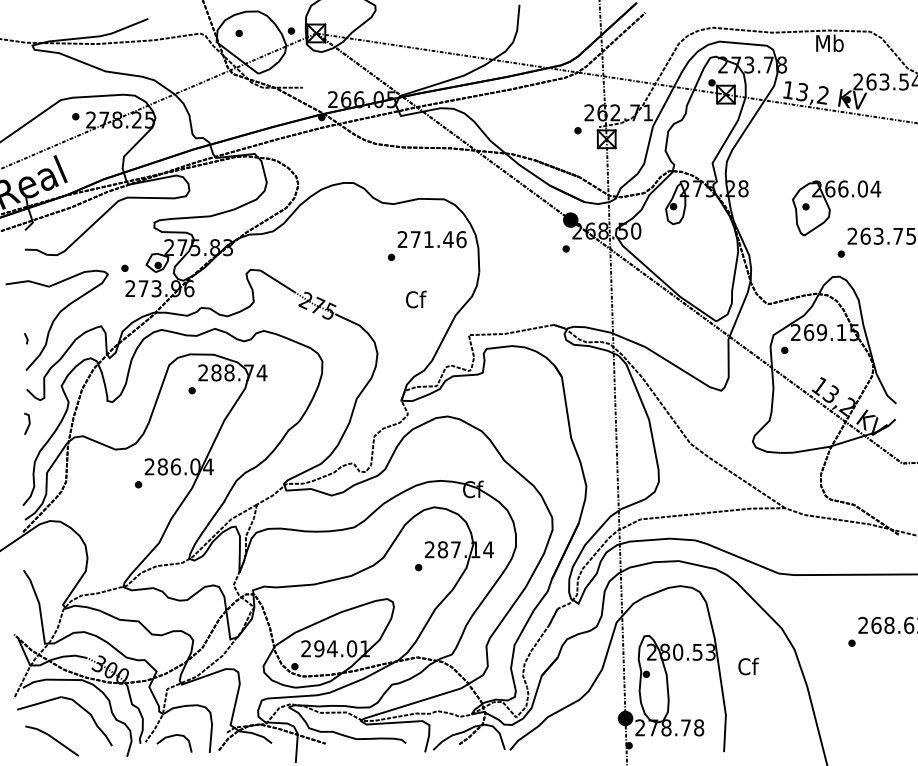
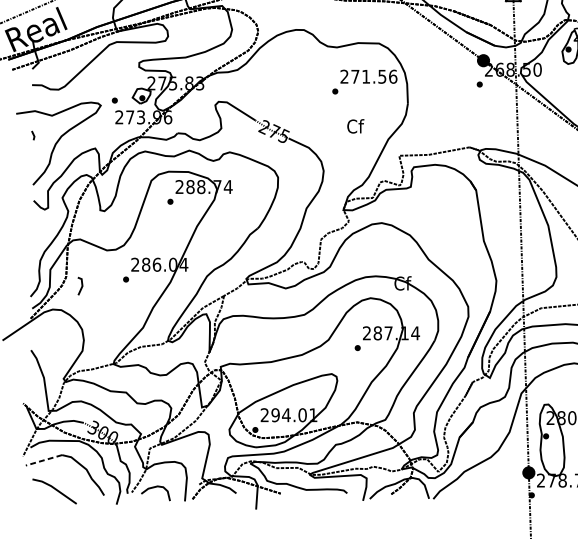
text: (448, 239) -> (382, 76), 271.46 -> 271.56
line: (26, 338) -> (33, 135), moved
line: (28, 423) -> (81, 285), moved
line: (39, 703) -> (44, 460), solid -> dashed

